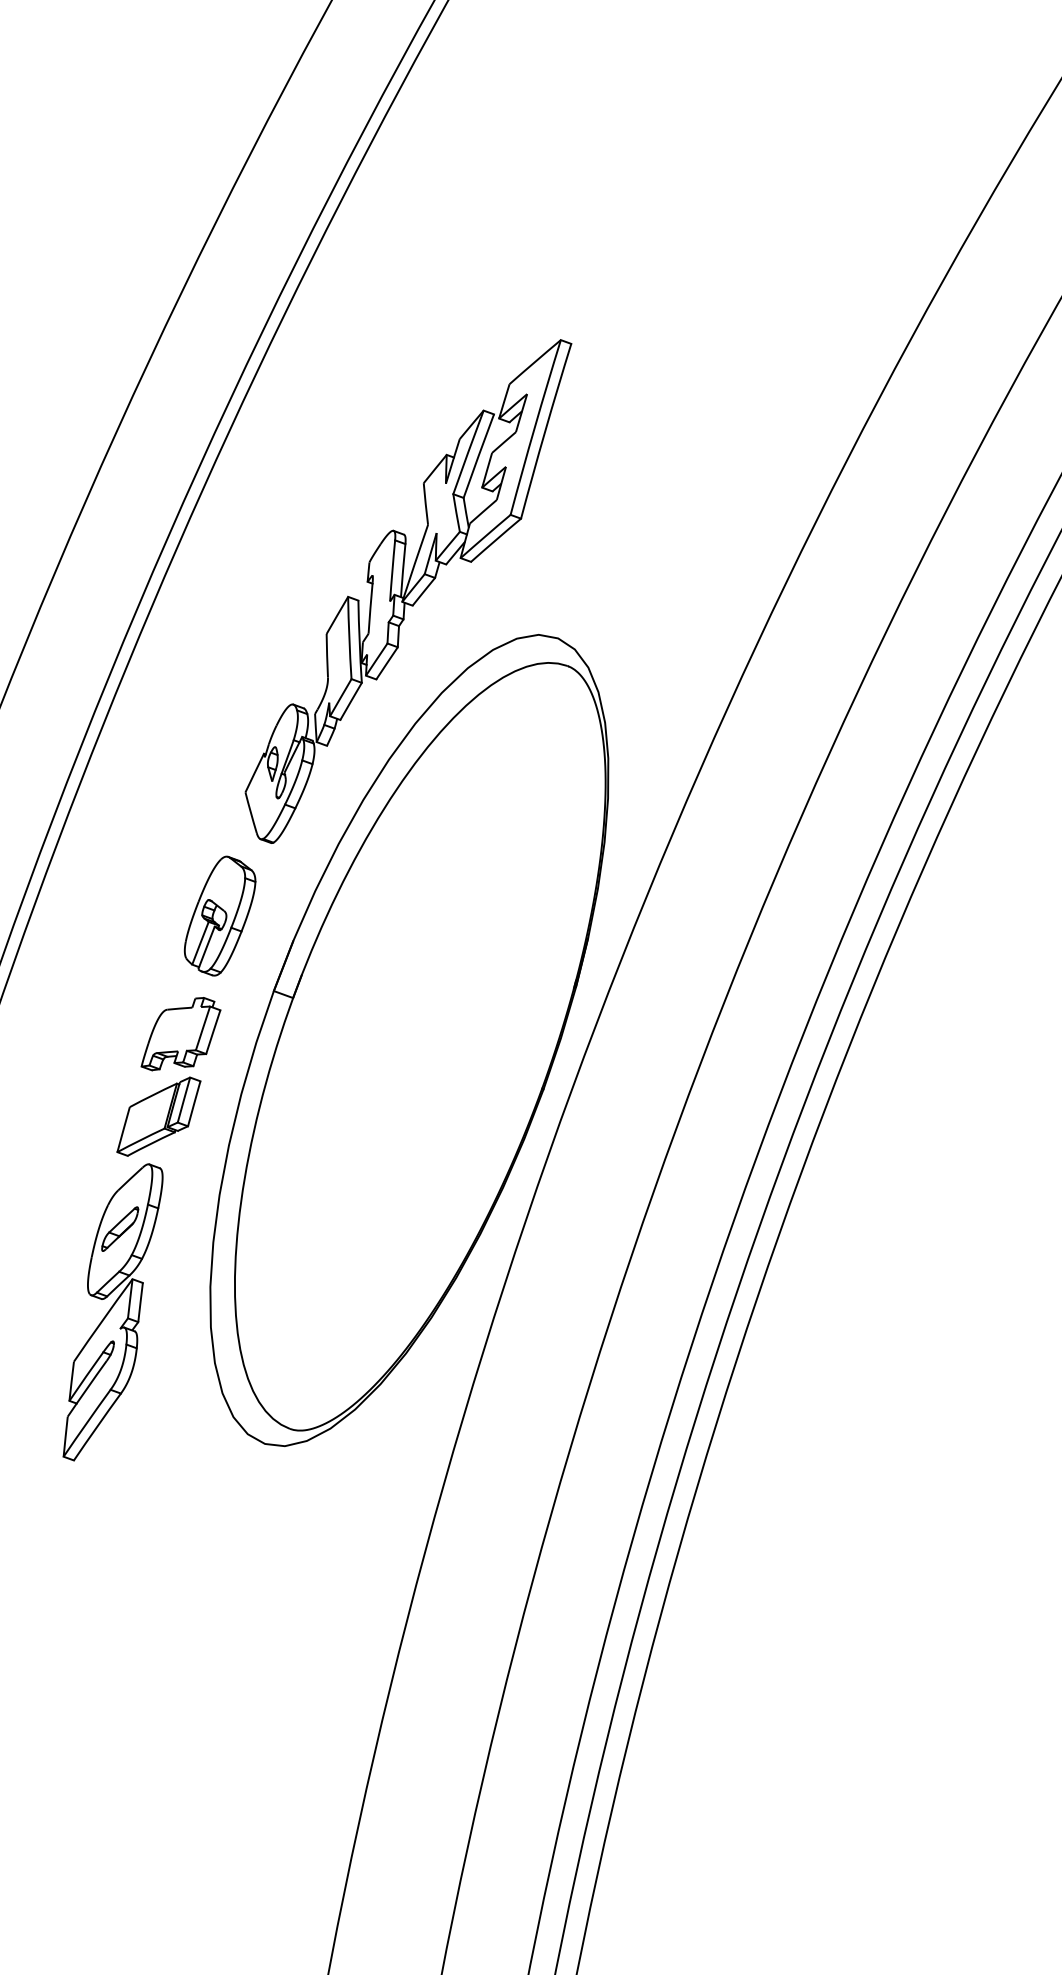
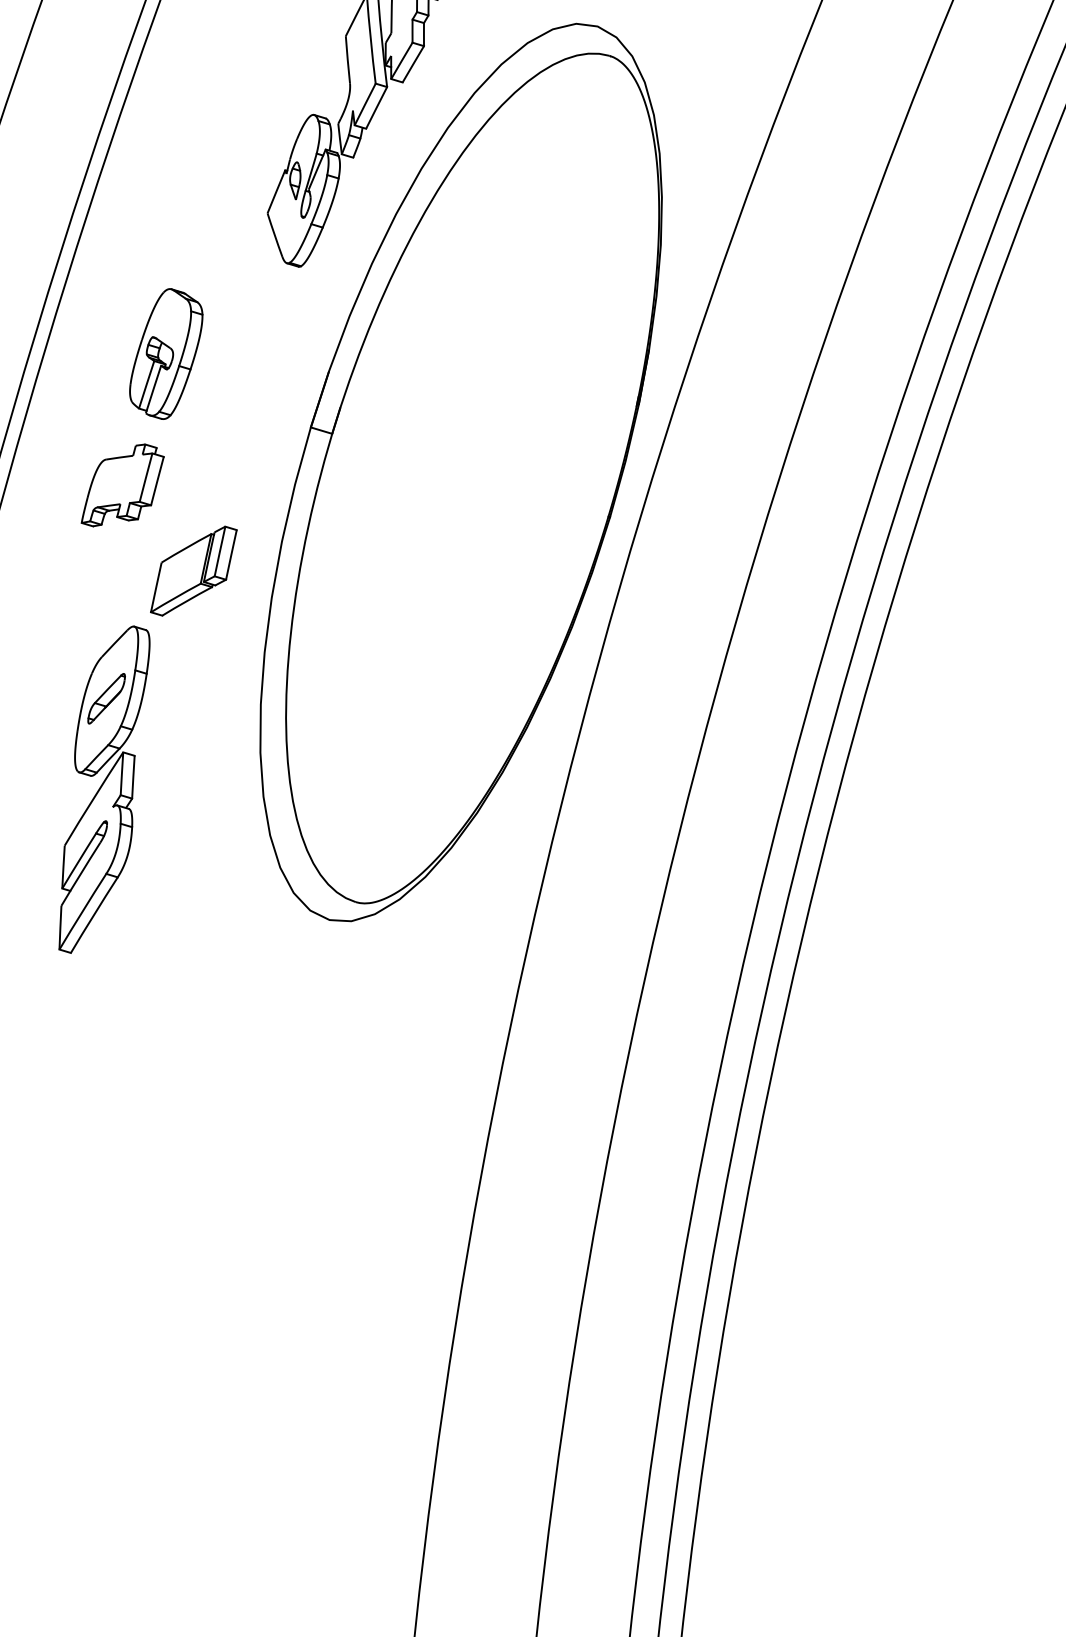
part: (219, 915) -> (165, 353), moved
part: (180, 1034) -> (121, 485), moved
part: (112, 1312) -> (103, 789), moved

